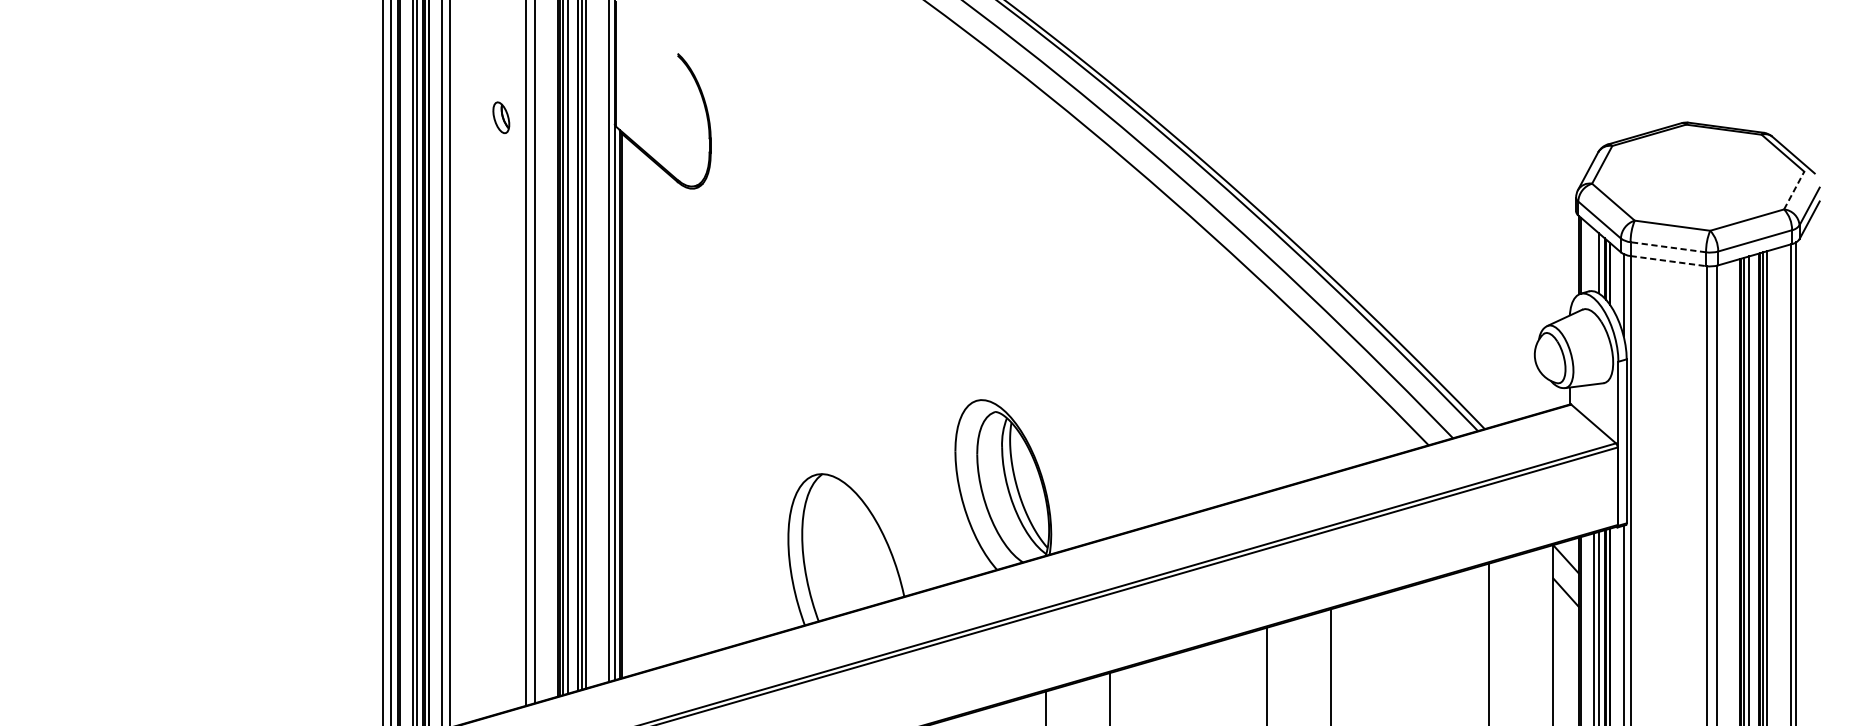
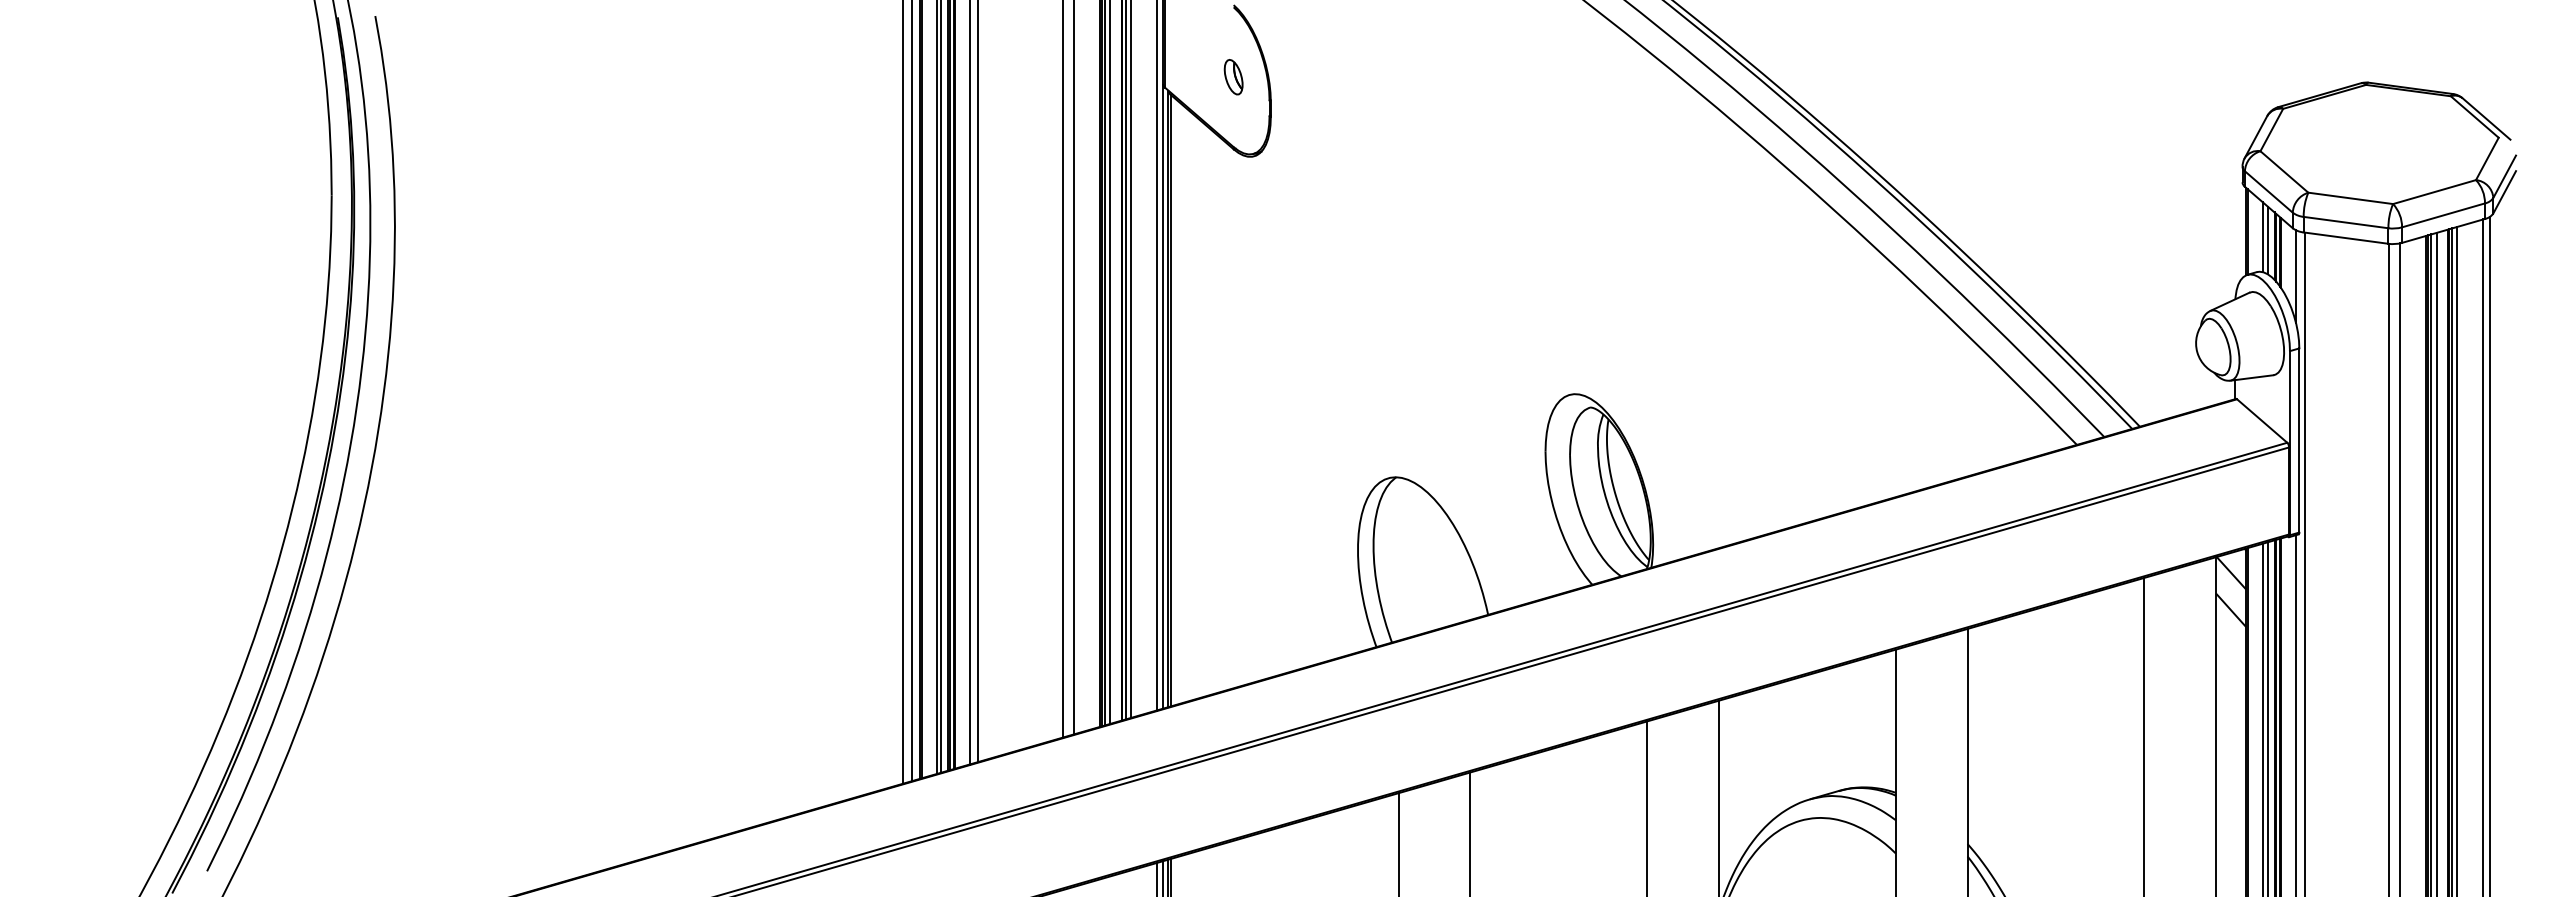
part: (501, 118) -> (1233, 77), moved
line: (1794, 190) -> (2487, 158), dashed -> solid
line: (1668, 247) -> (2346, 222), dashed -> solid
line: (1594, 260) -> (2263, 237), added
line: (1668, 261) -> (2346, 238), dashed -> solid

